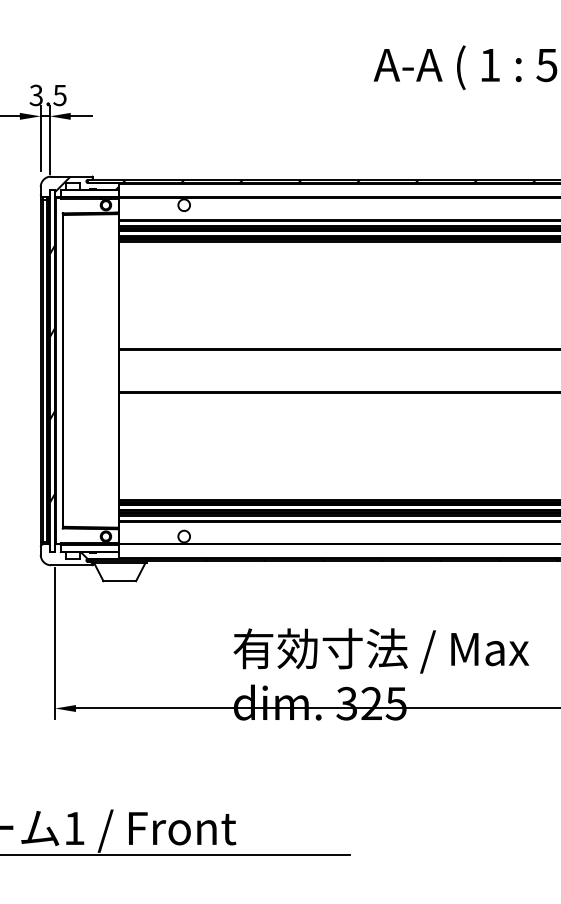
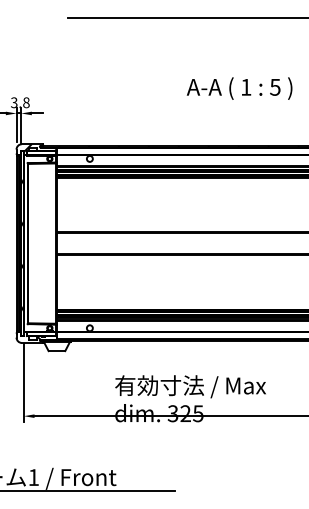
text: (60, 94) -> (26, 102), 3.5 -> 3.8

